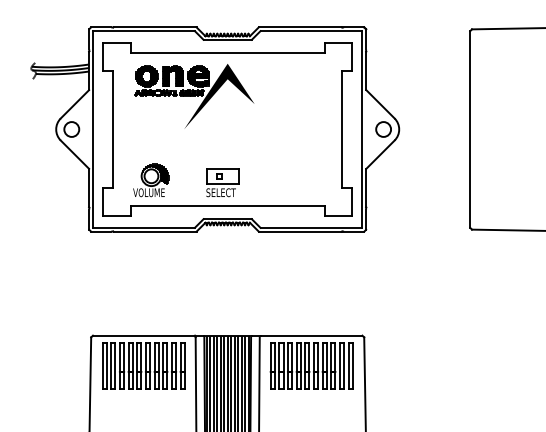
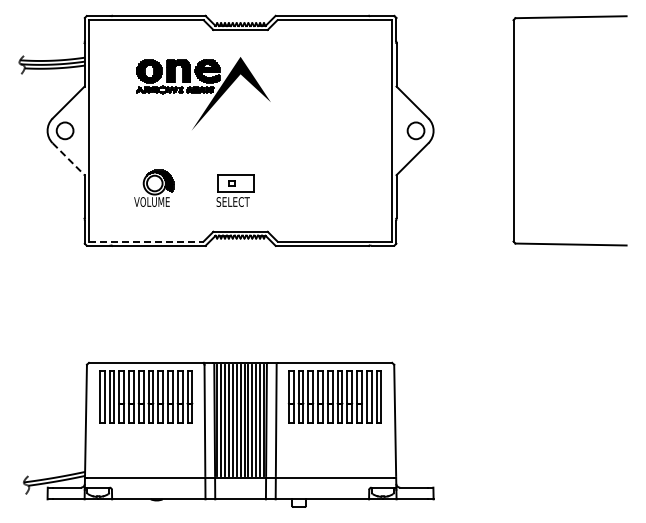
part: (227, 129) -> (240, 130), removed
line: (74, 154) -> (68, 159), solid -> dashed
line: (144, 227) -> (146, 241), solid -> dashed

